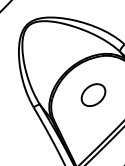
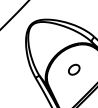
part: (92, 94) -> (73, 69), size x0.7

